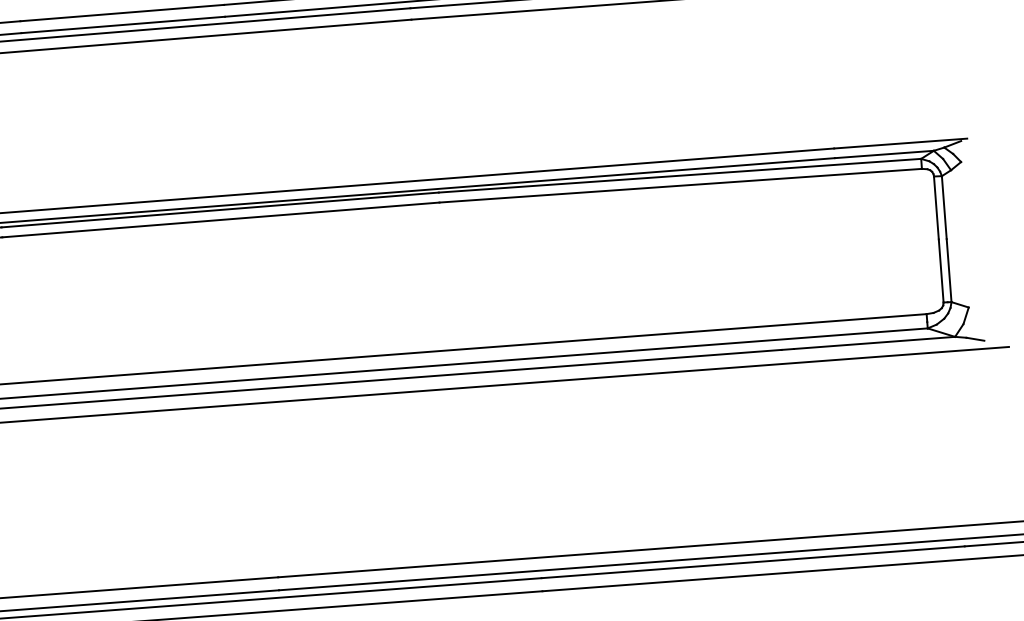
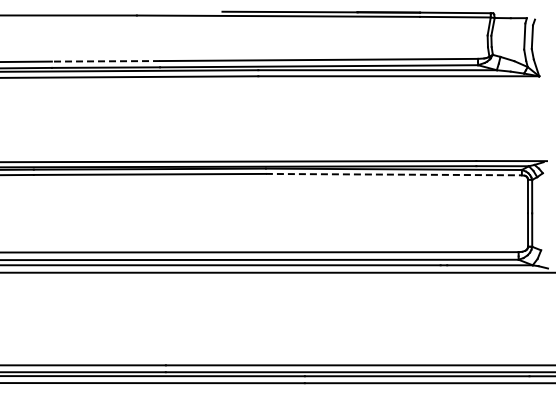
line: (121, 13) -> (105, 61), solid -> dashed
line: (679, 185) -> (393, 174), solid -> dashed

